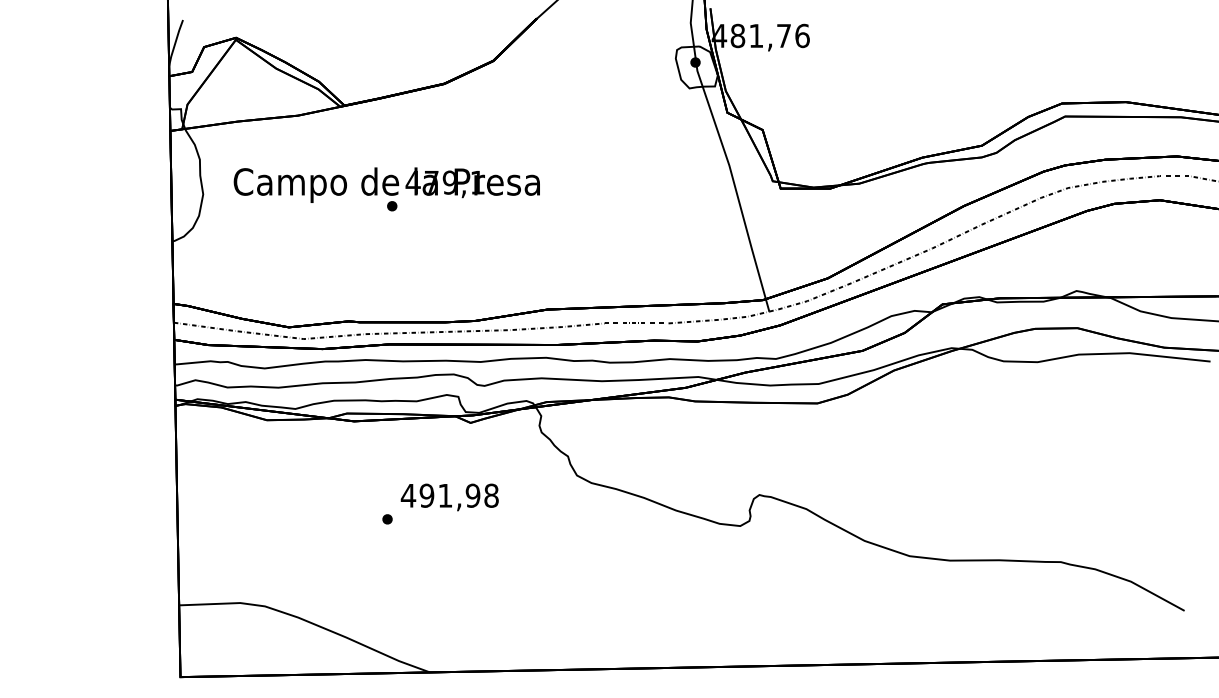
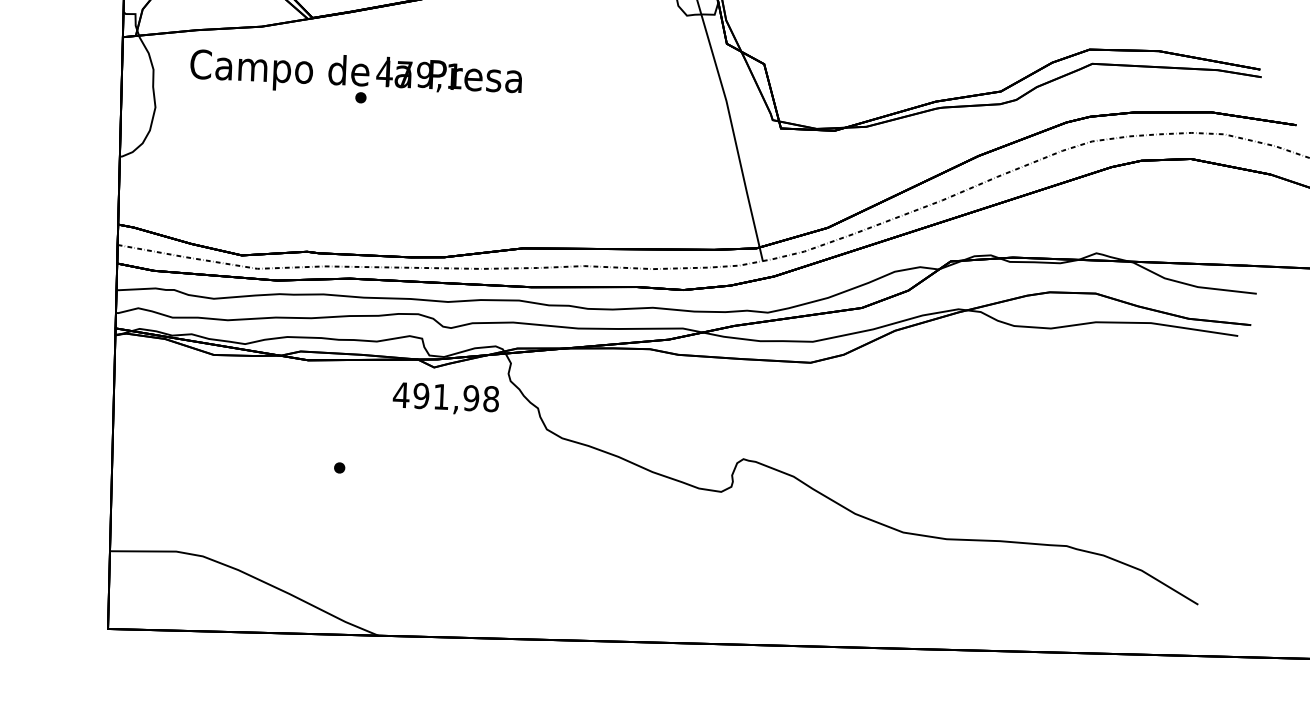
text: (386, 189) -> (355, 79), moved
text: (449, 497) -> (445, 398), moved

